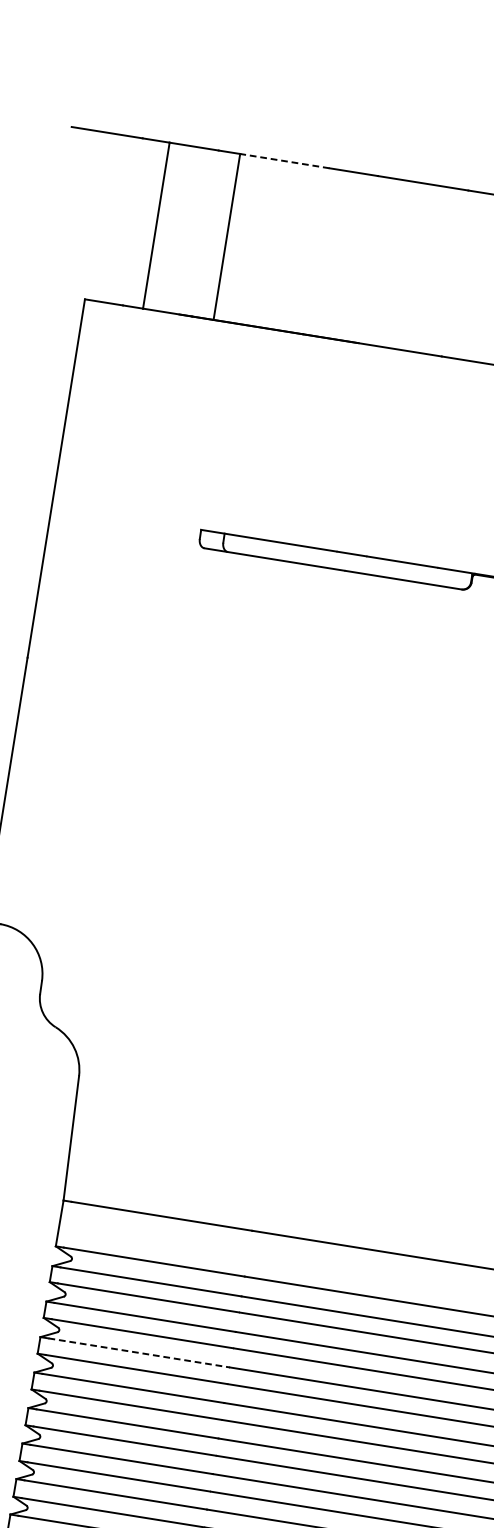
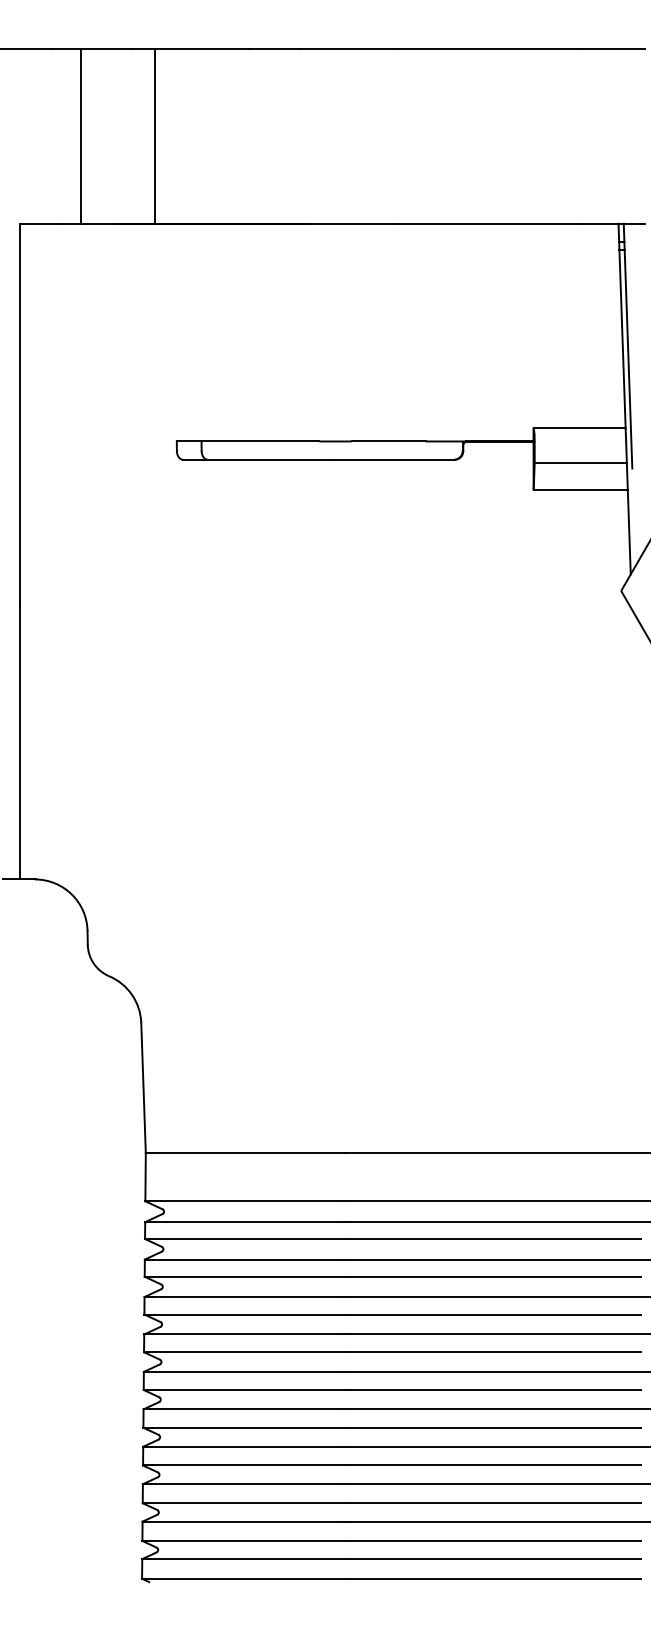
line: (284, 160) -> (201, 48), dashed -> solid
line: (139, 1353) -> (248, 1297), dashed -> solid

